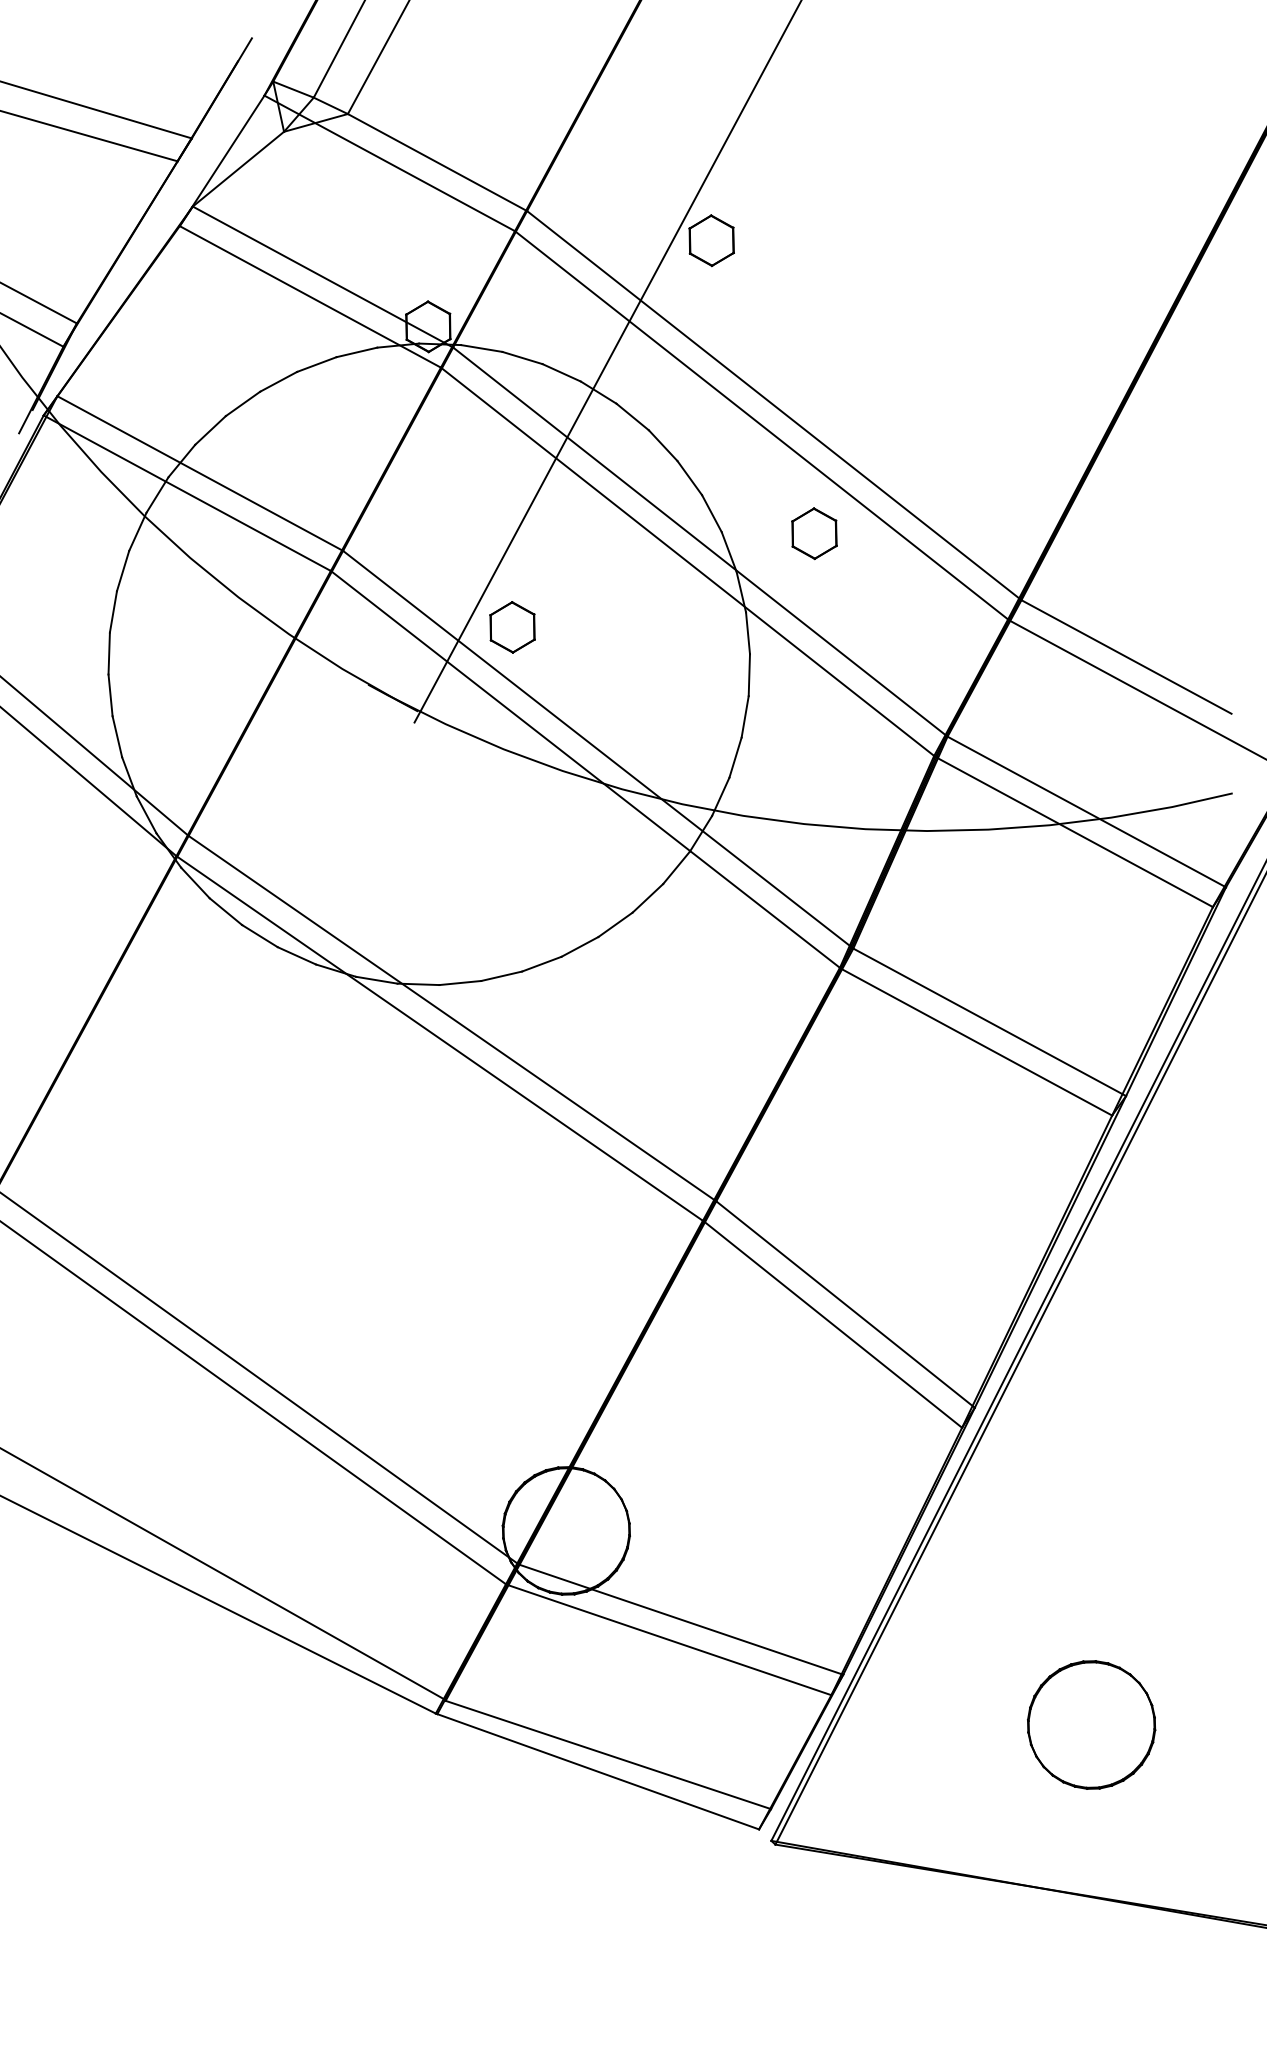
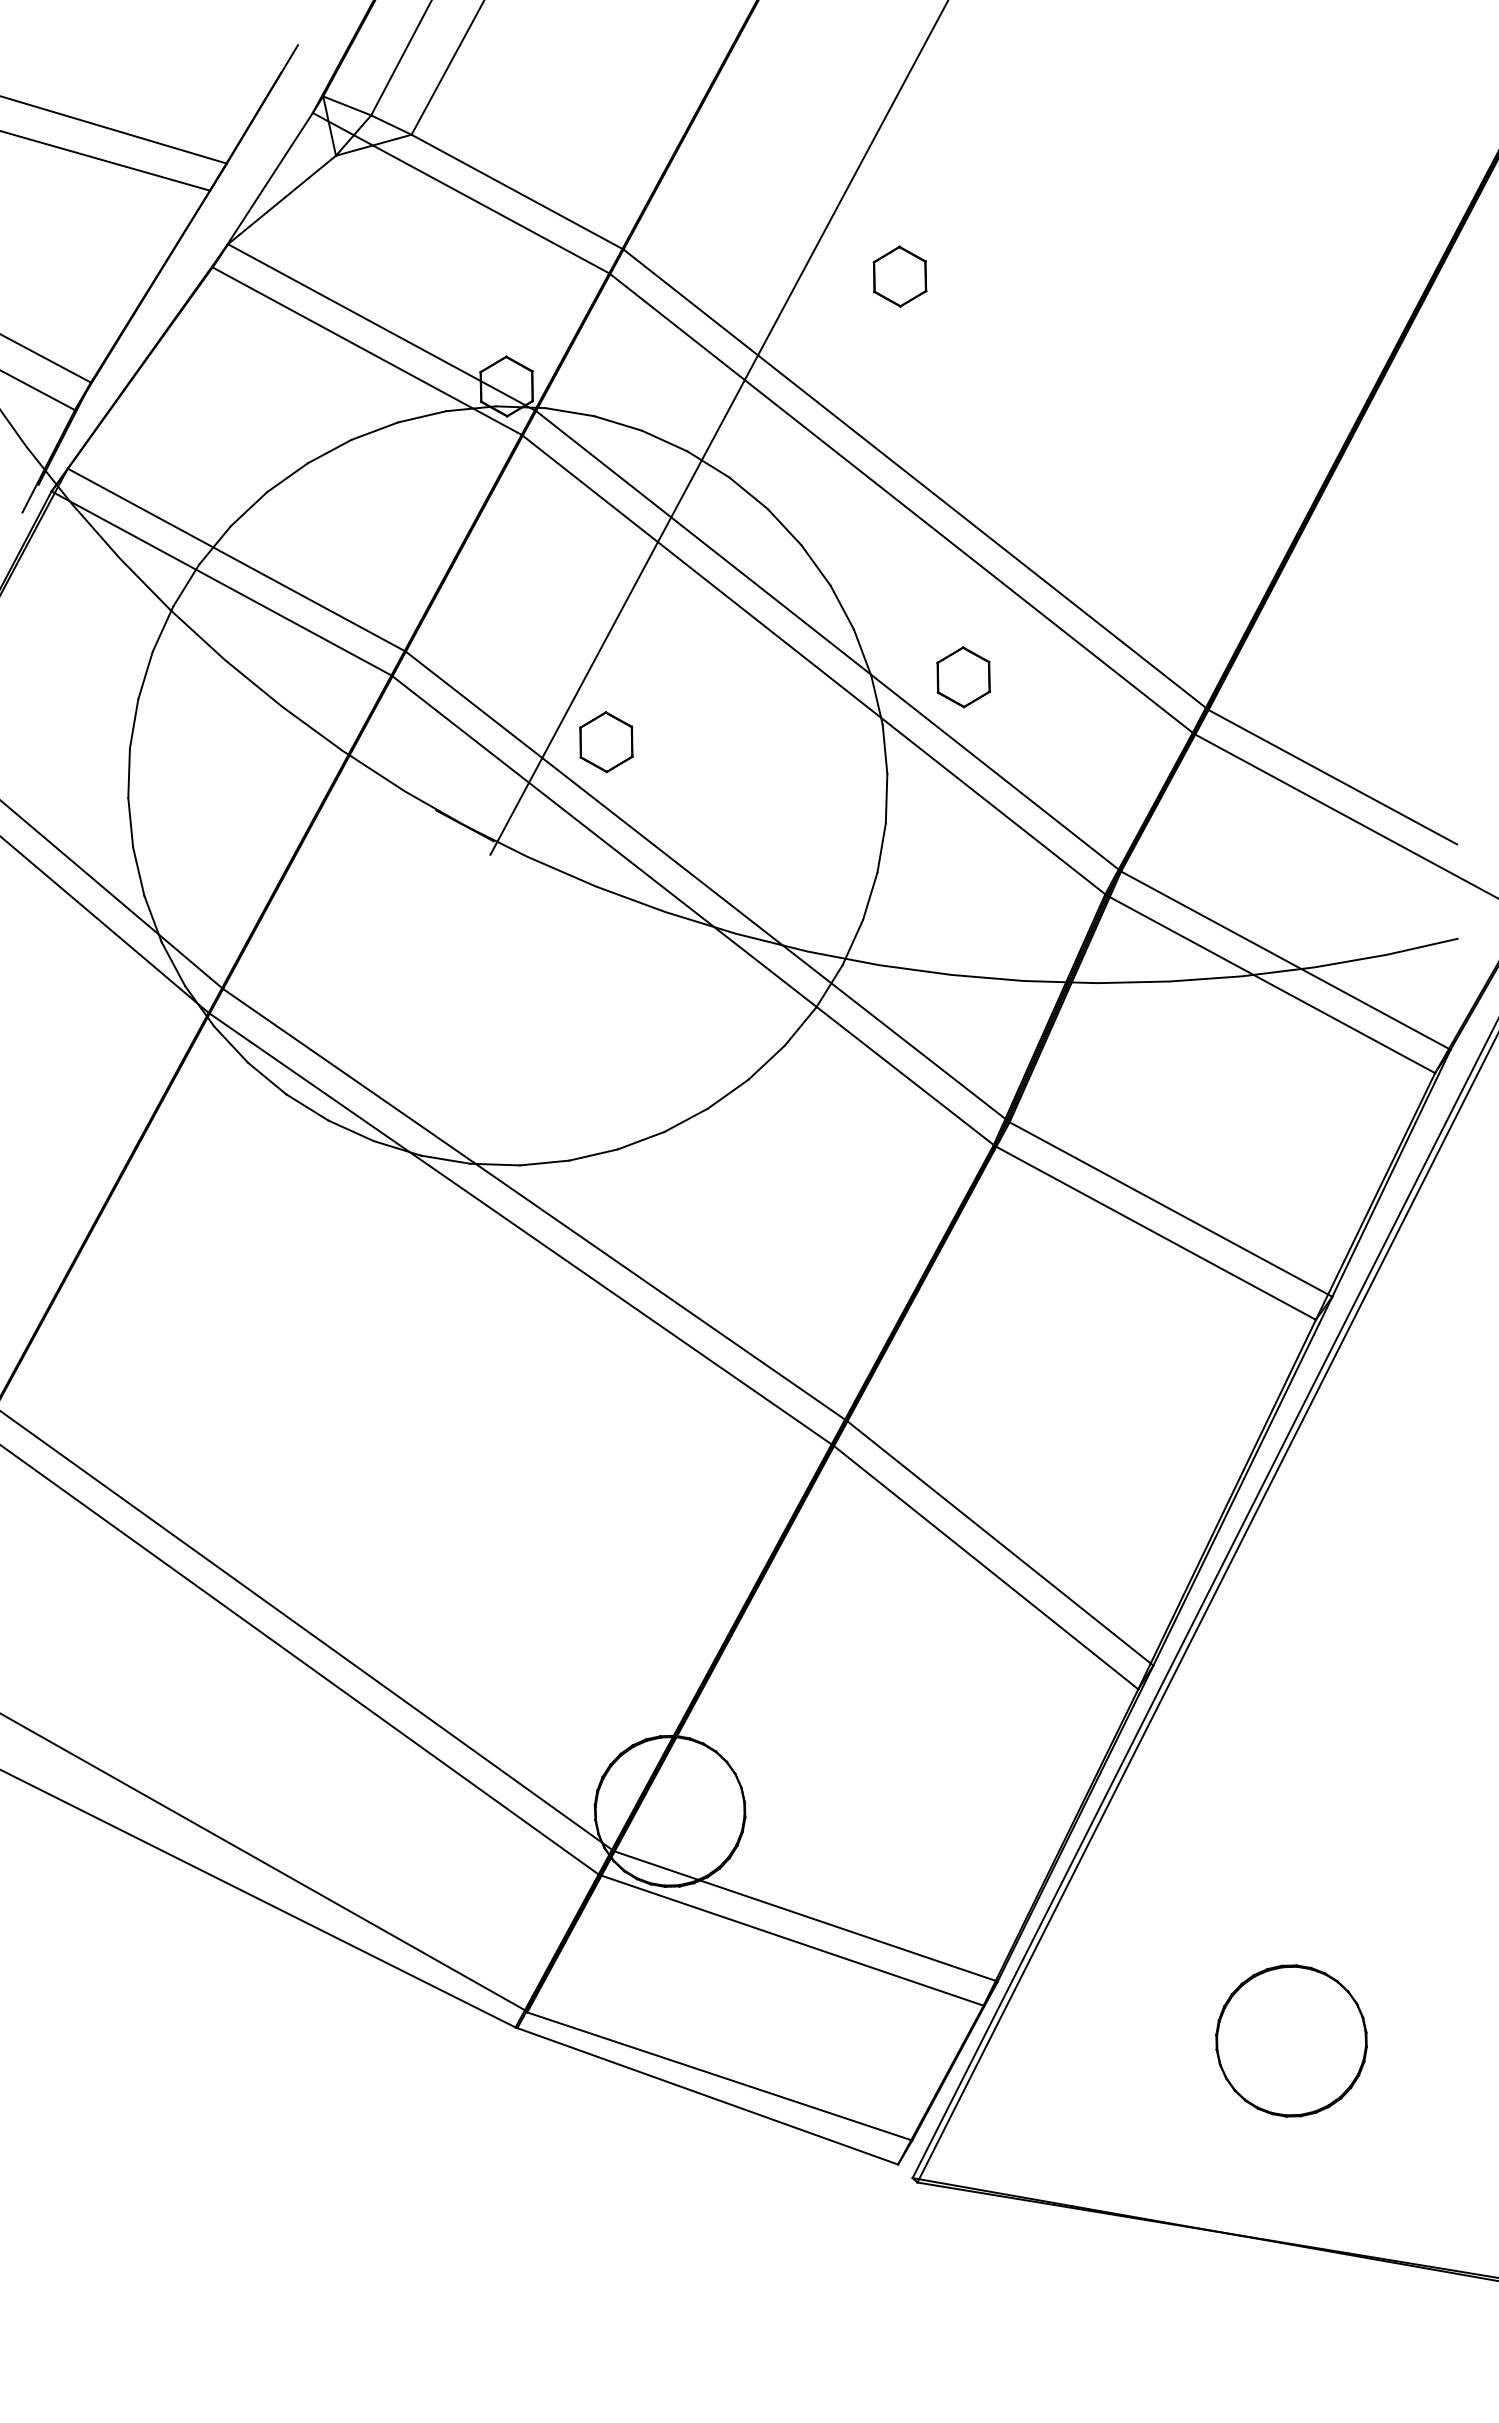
part: (711, 240) -> (899, 276), moved
part: (814, 533) -> (963, 677), moved

